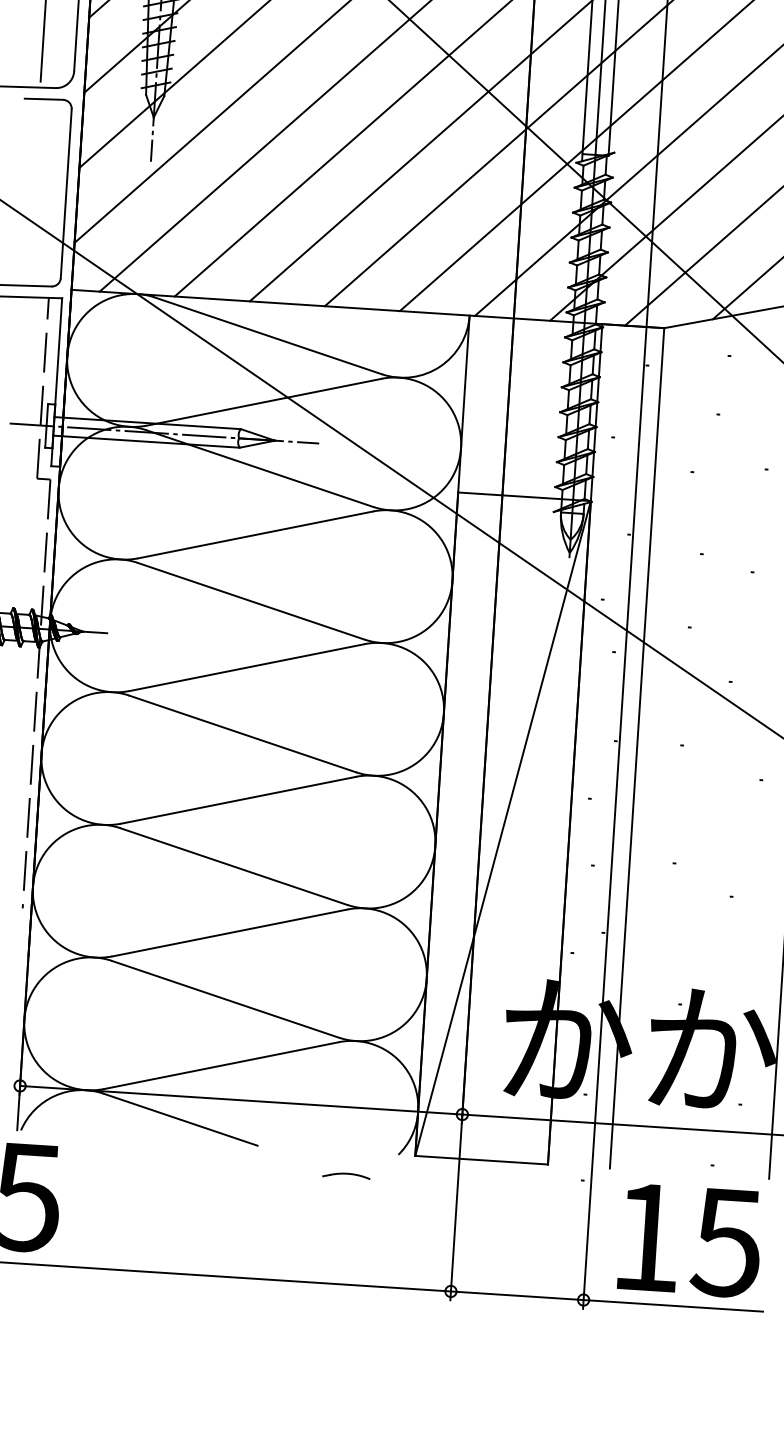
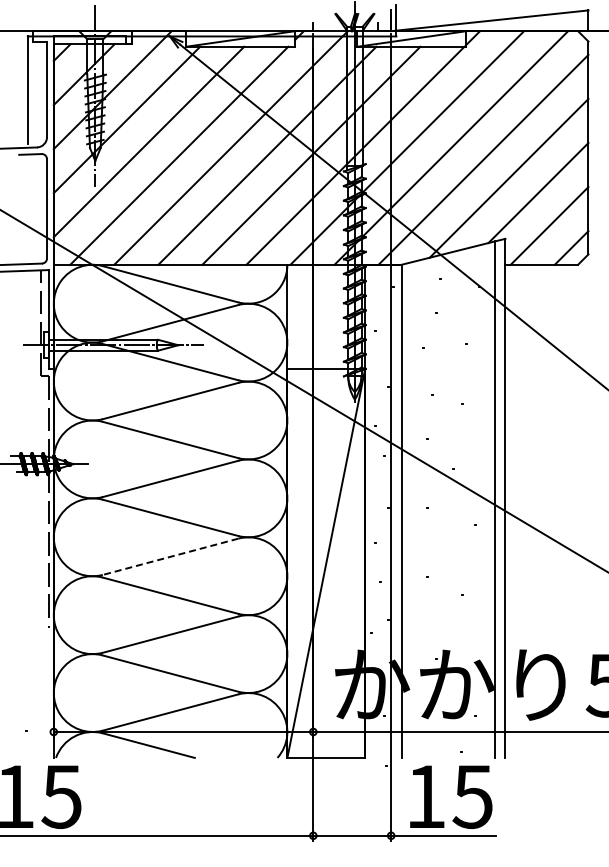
line: (238, 799) -> (170, 556), solid -> dashed
part: (345, 1176) -> (247, 772), removed

